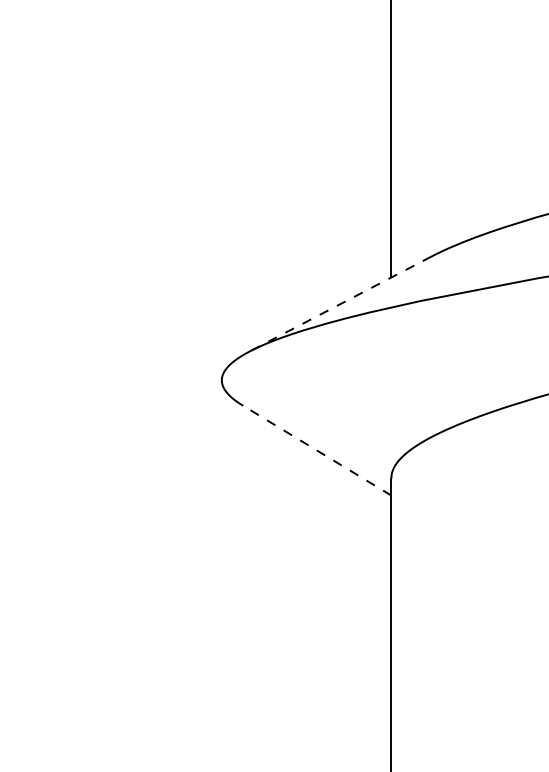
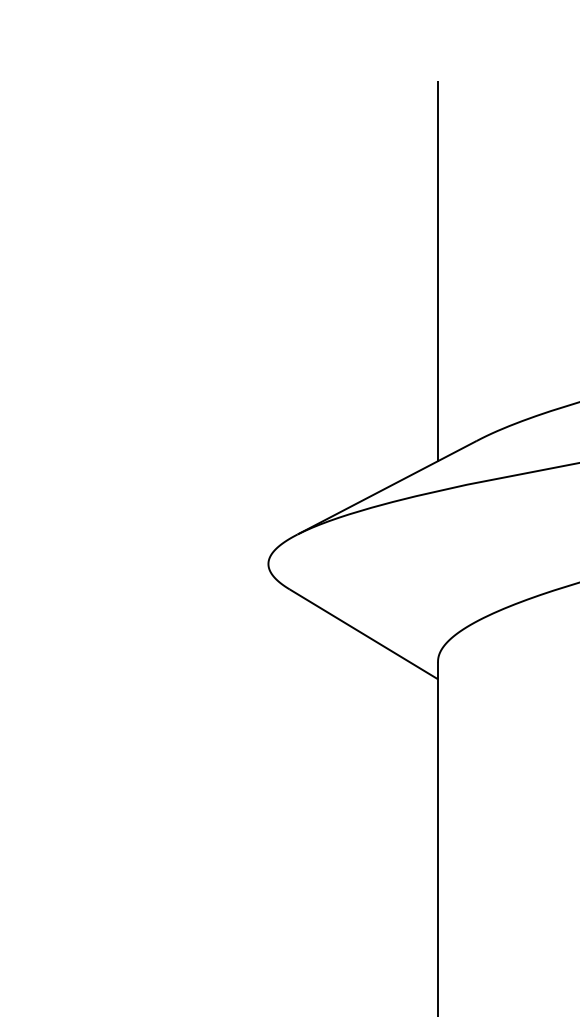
line: (340, 303) -> (387, 487), dashed -> solid
line: (316, 450) -> (363, 634), dashed -> solid

